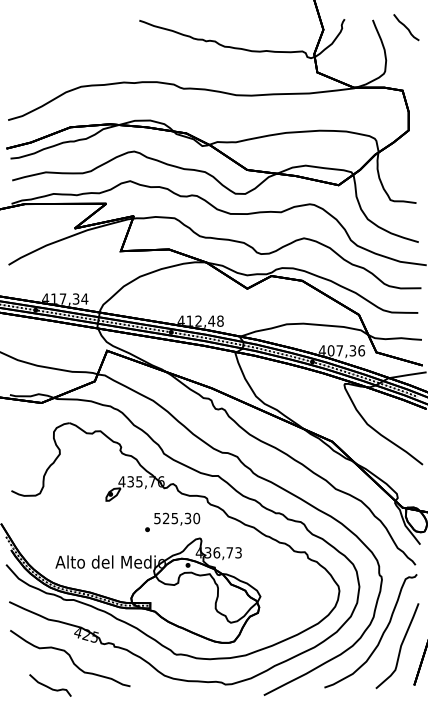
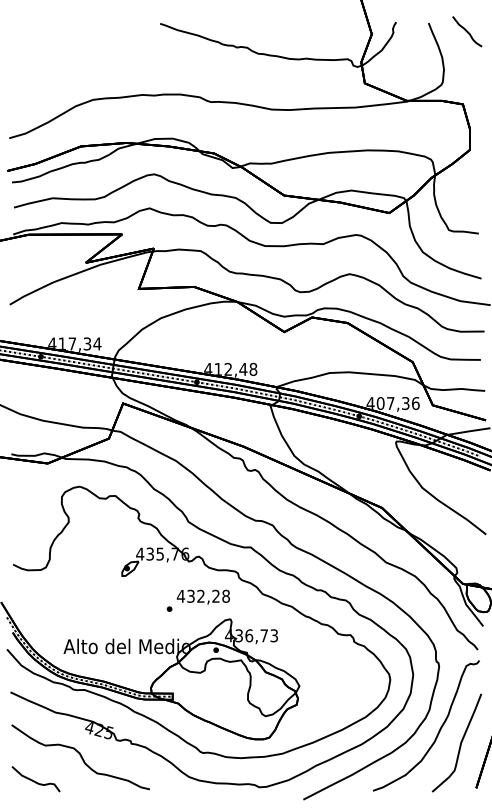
text: (176, 518) -> (202, 596), 525,30 -> 432,28
curve: (49, 686) -> (34, 780), moved

